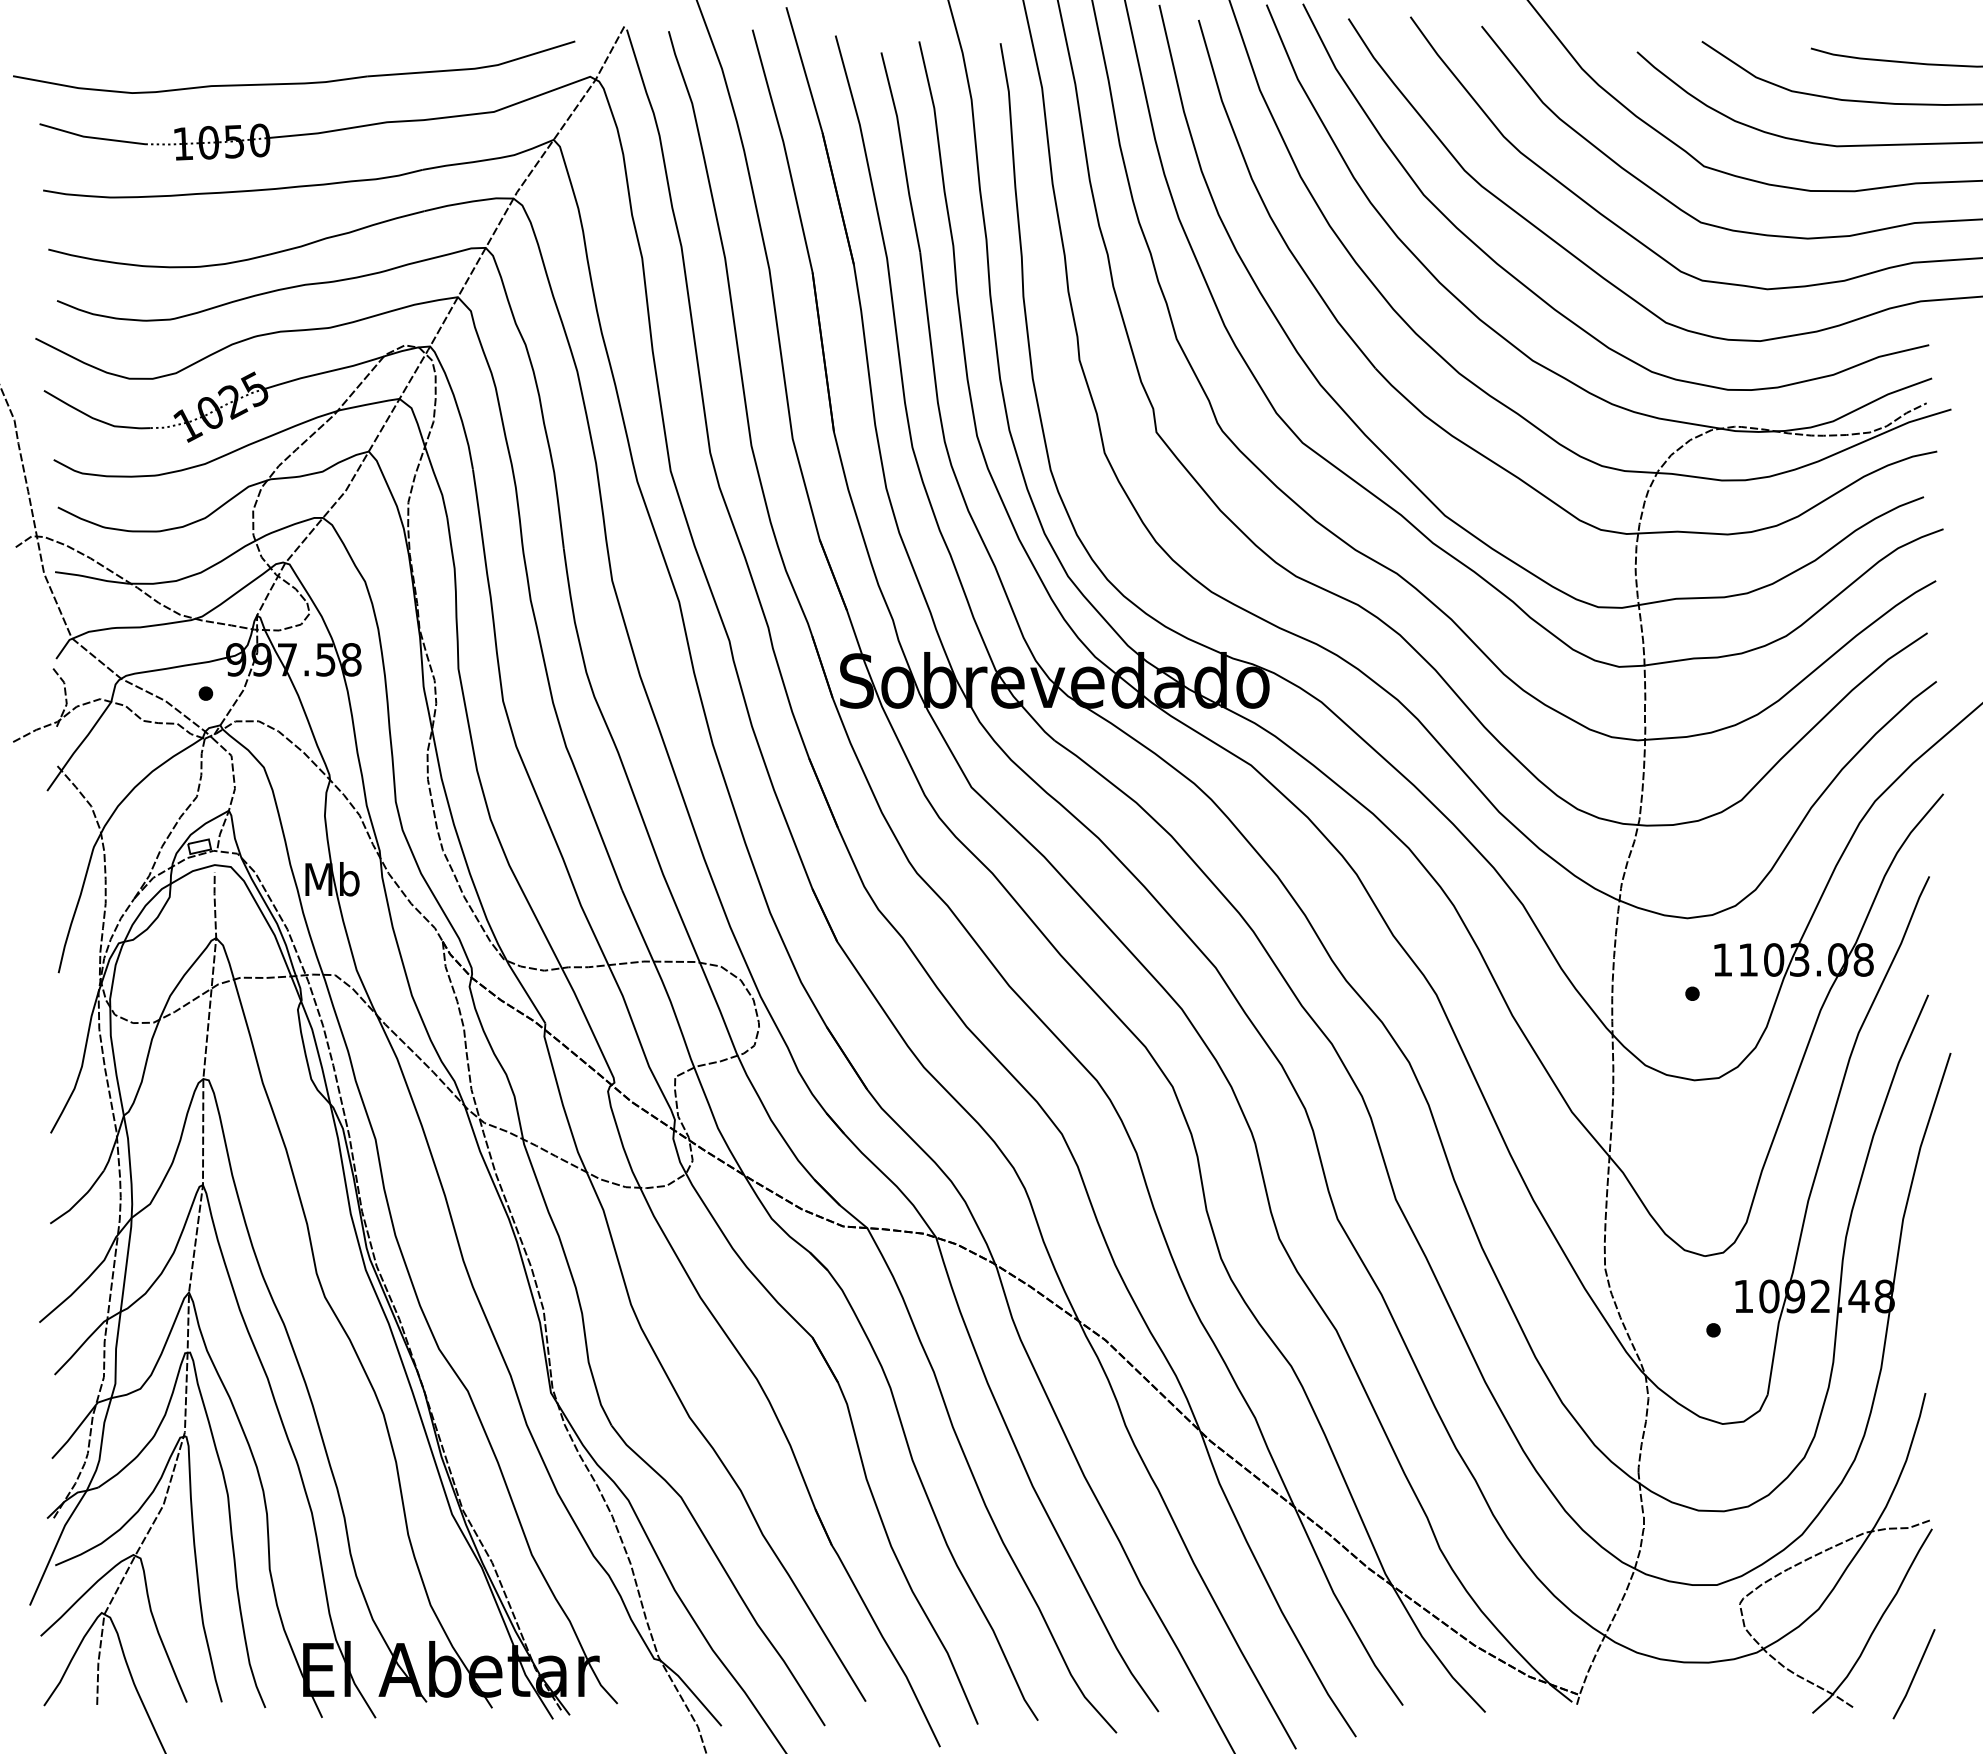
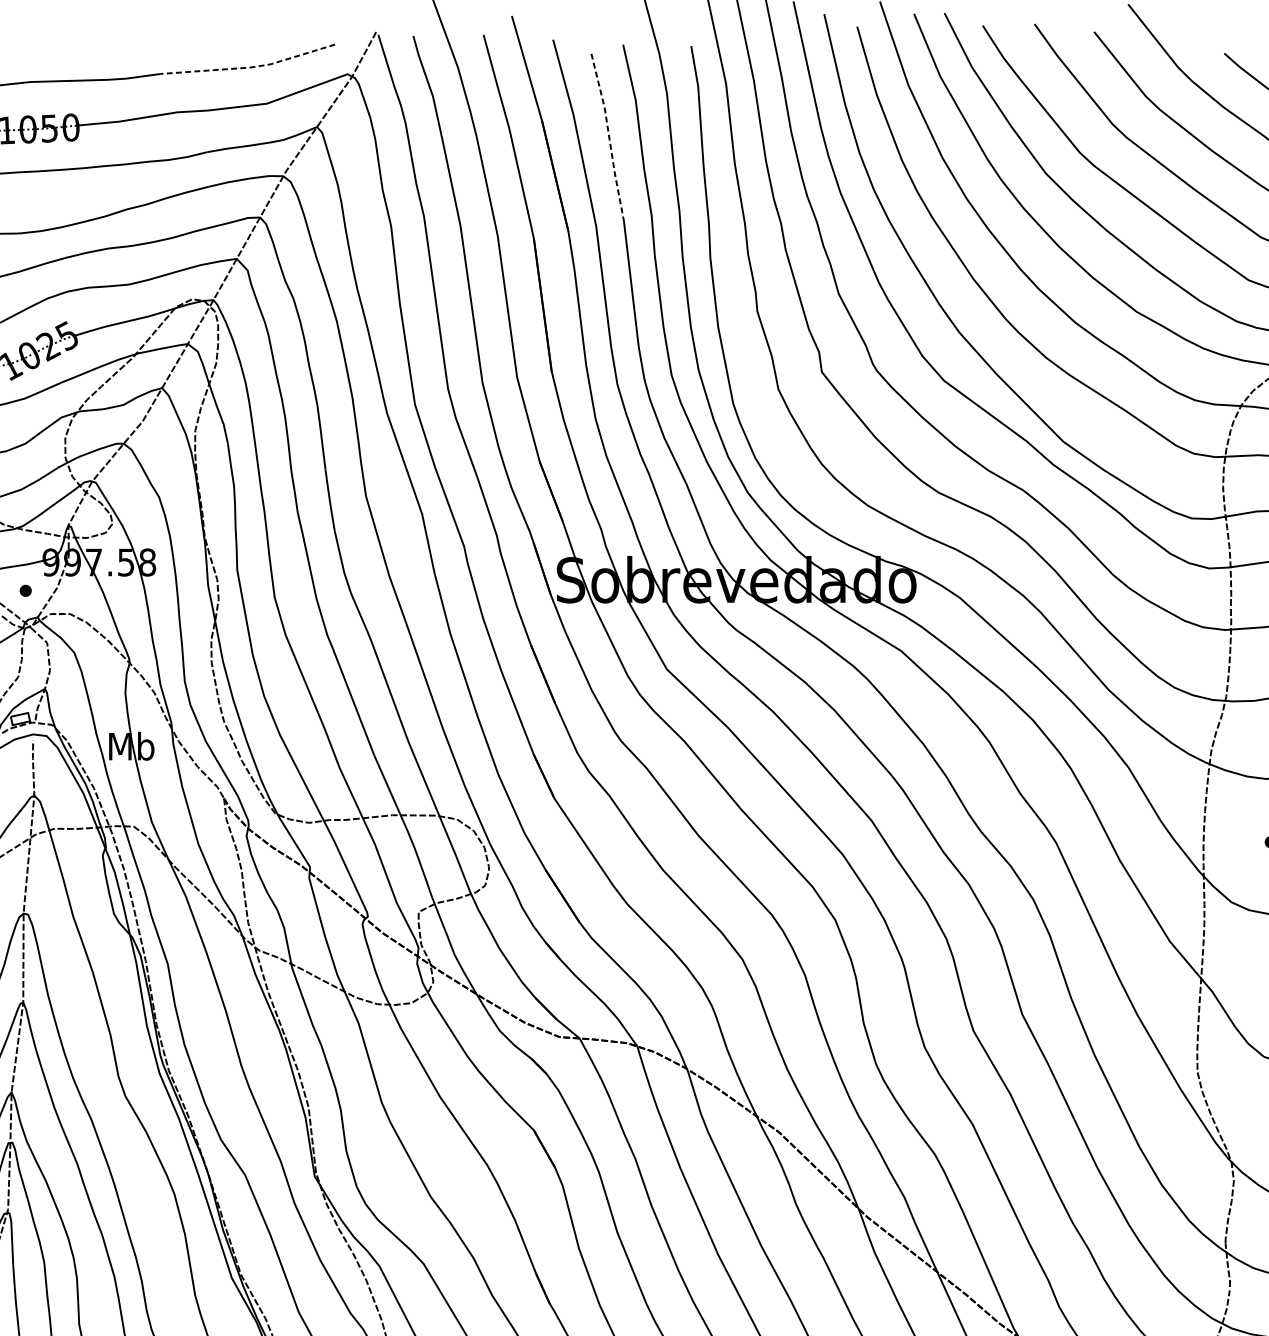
line: (473, 68) -> (249, 67), solid -> dashed
line: (902, 152) -> (609, 137), solid -> dashed

